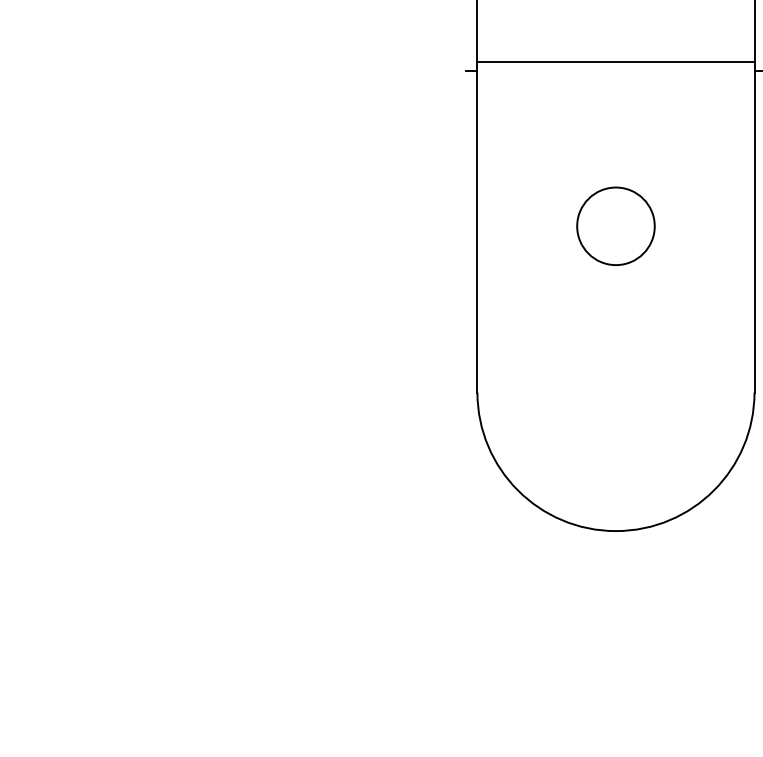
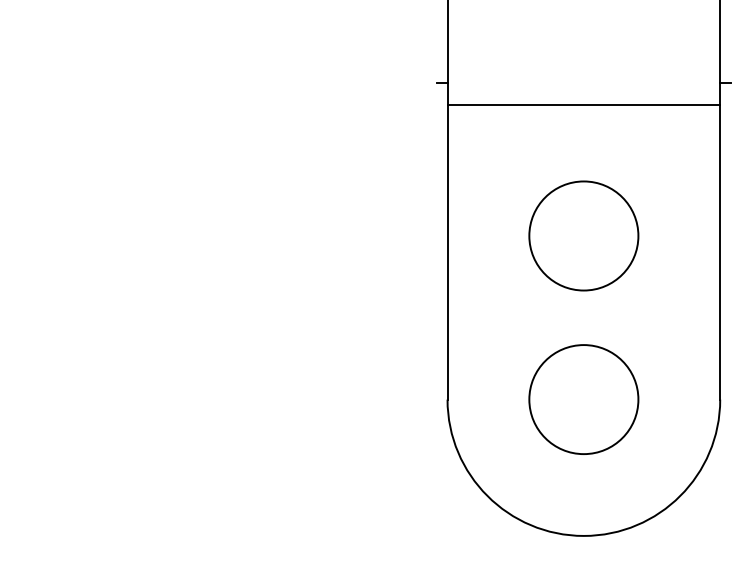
line: (615, 62) -> (583, 105), moved
circle: (615, 225) -> (583, 235), size x1.43
circle: (615, 392) -> (583, 399), added

